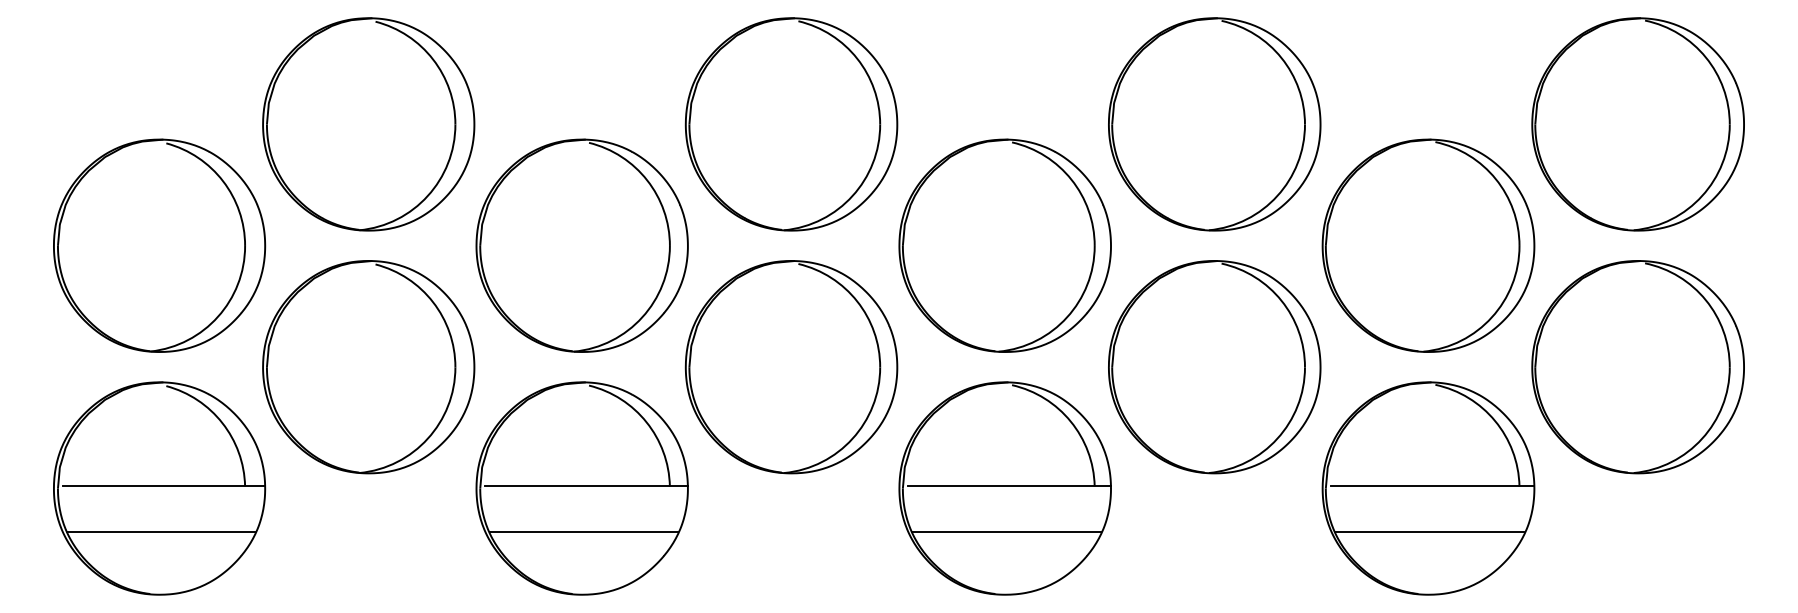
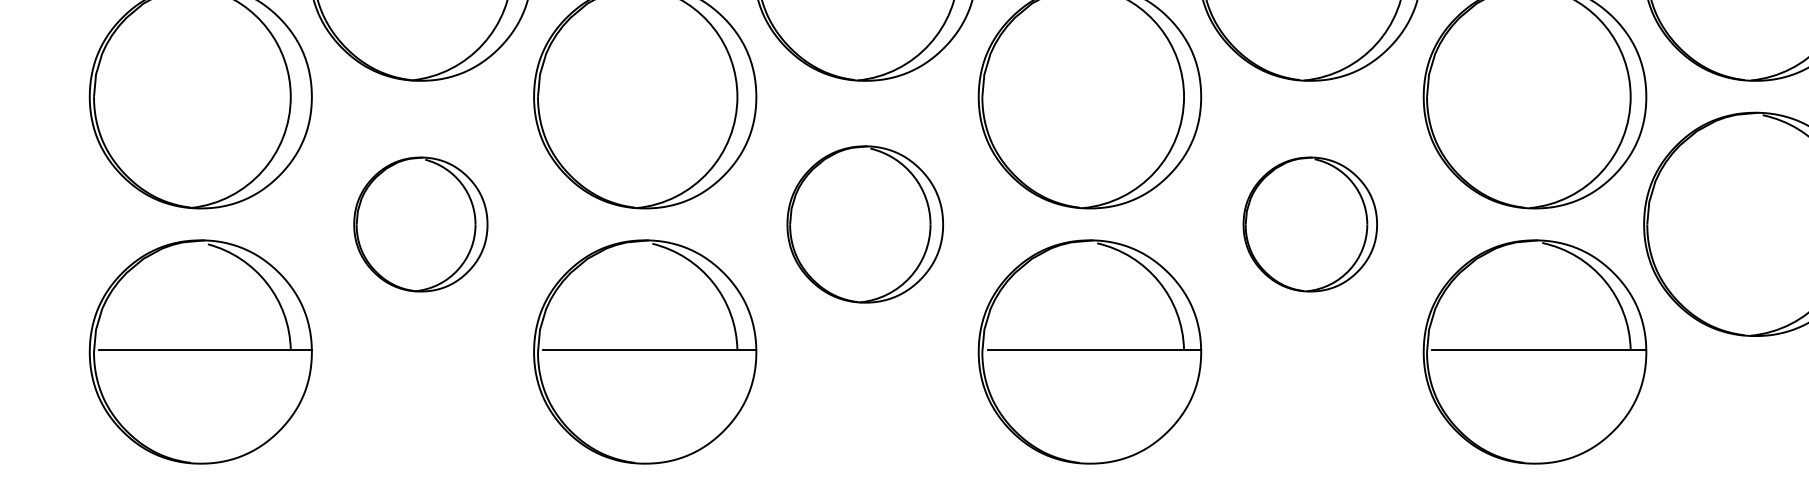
part: (368, 367) -> (420, 224), size x0.6
part: (791, 367) -> (865, 224), size x0.7
part: (1214, 367) -> (1310, 224), size x0.6
line: (160, 531) -> (201, 397), removed
line: (583, 531) -> (646, 397), removed
line: (1006, 531) -> (1091, 397), removed
line: (1429, 531) -> (1536, 397), removed

